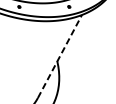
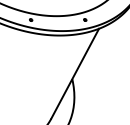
line: (60, 56) -> (75, 73), dashed -> solid

